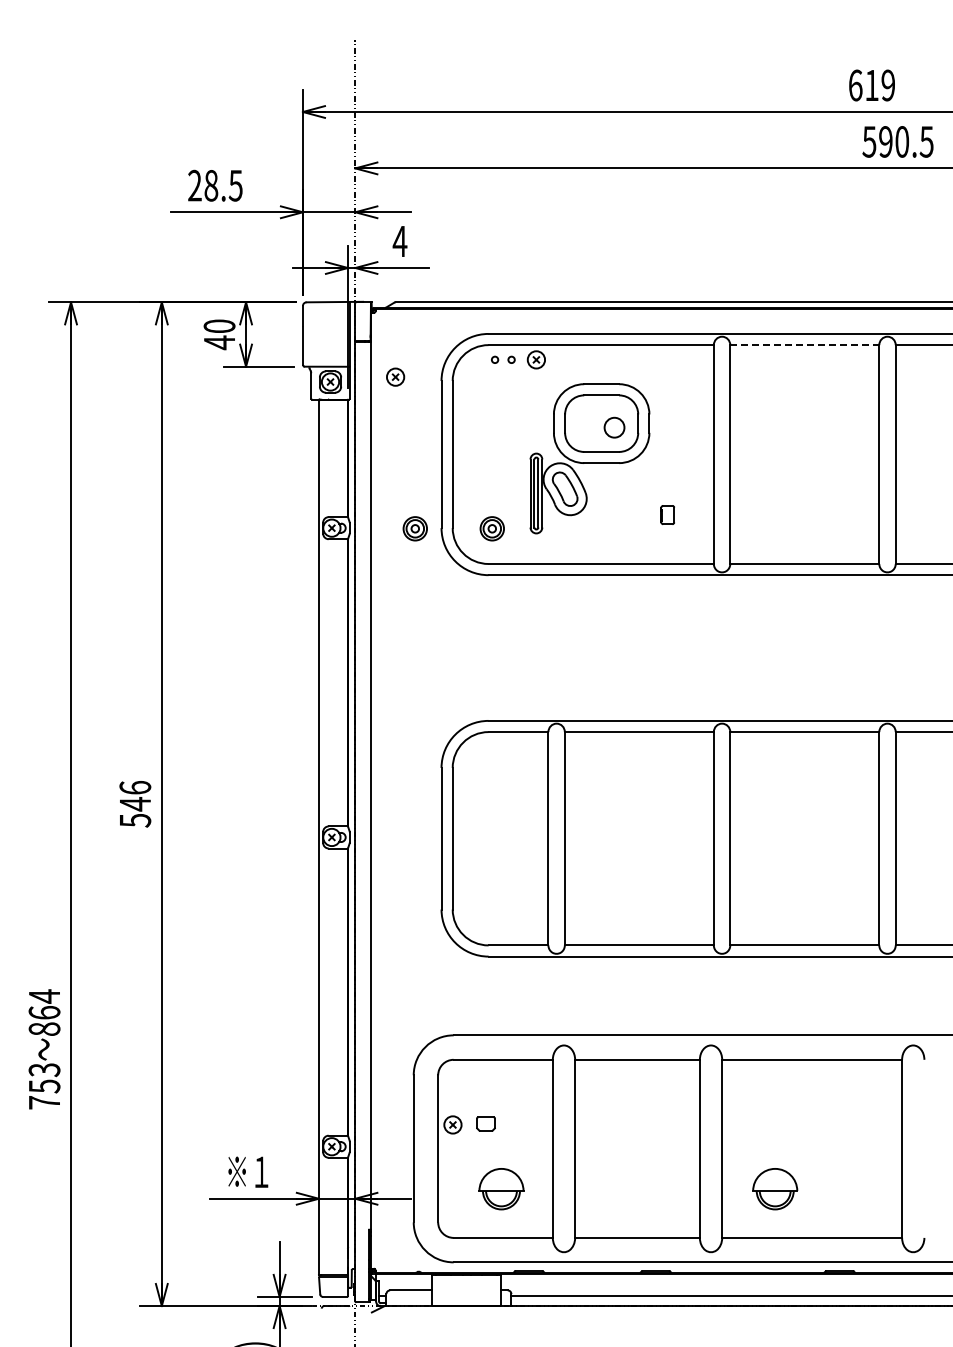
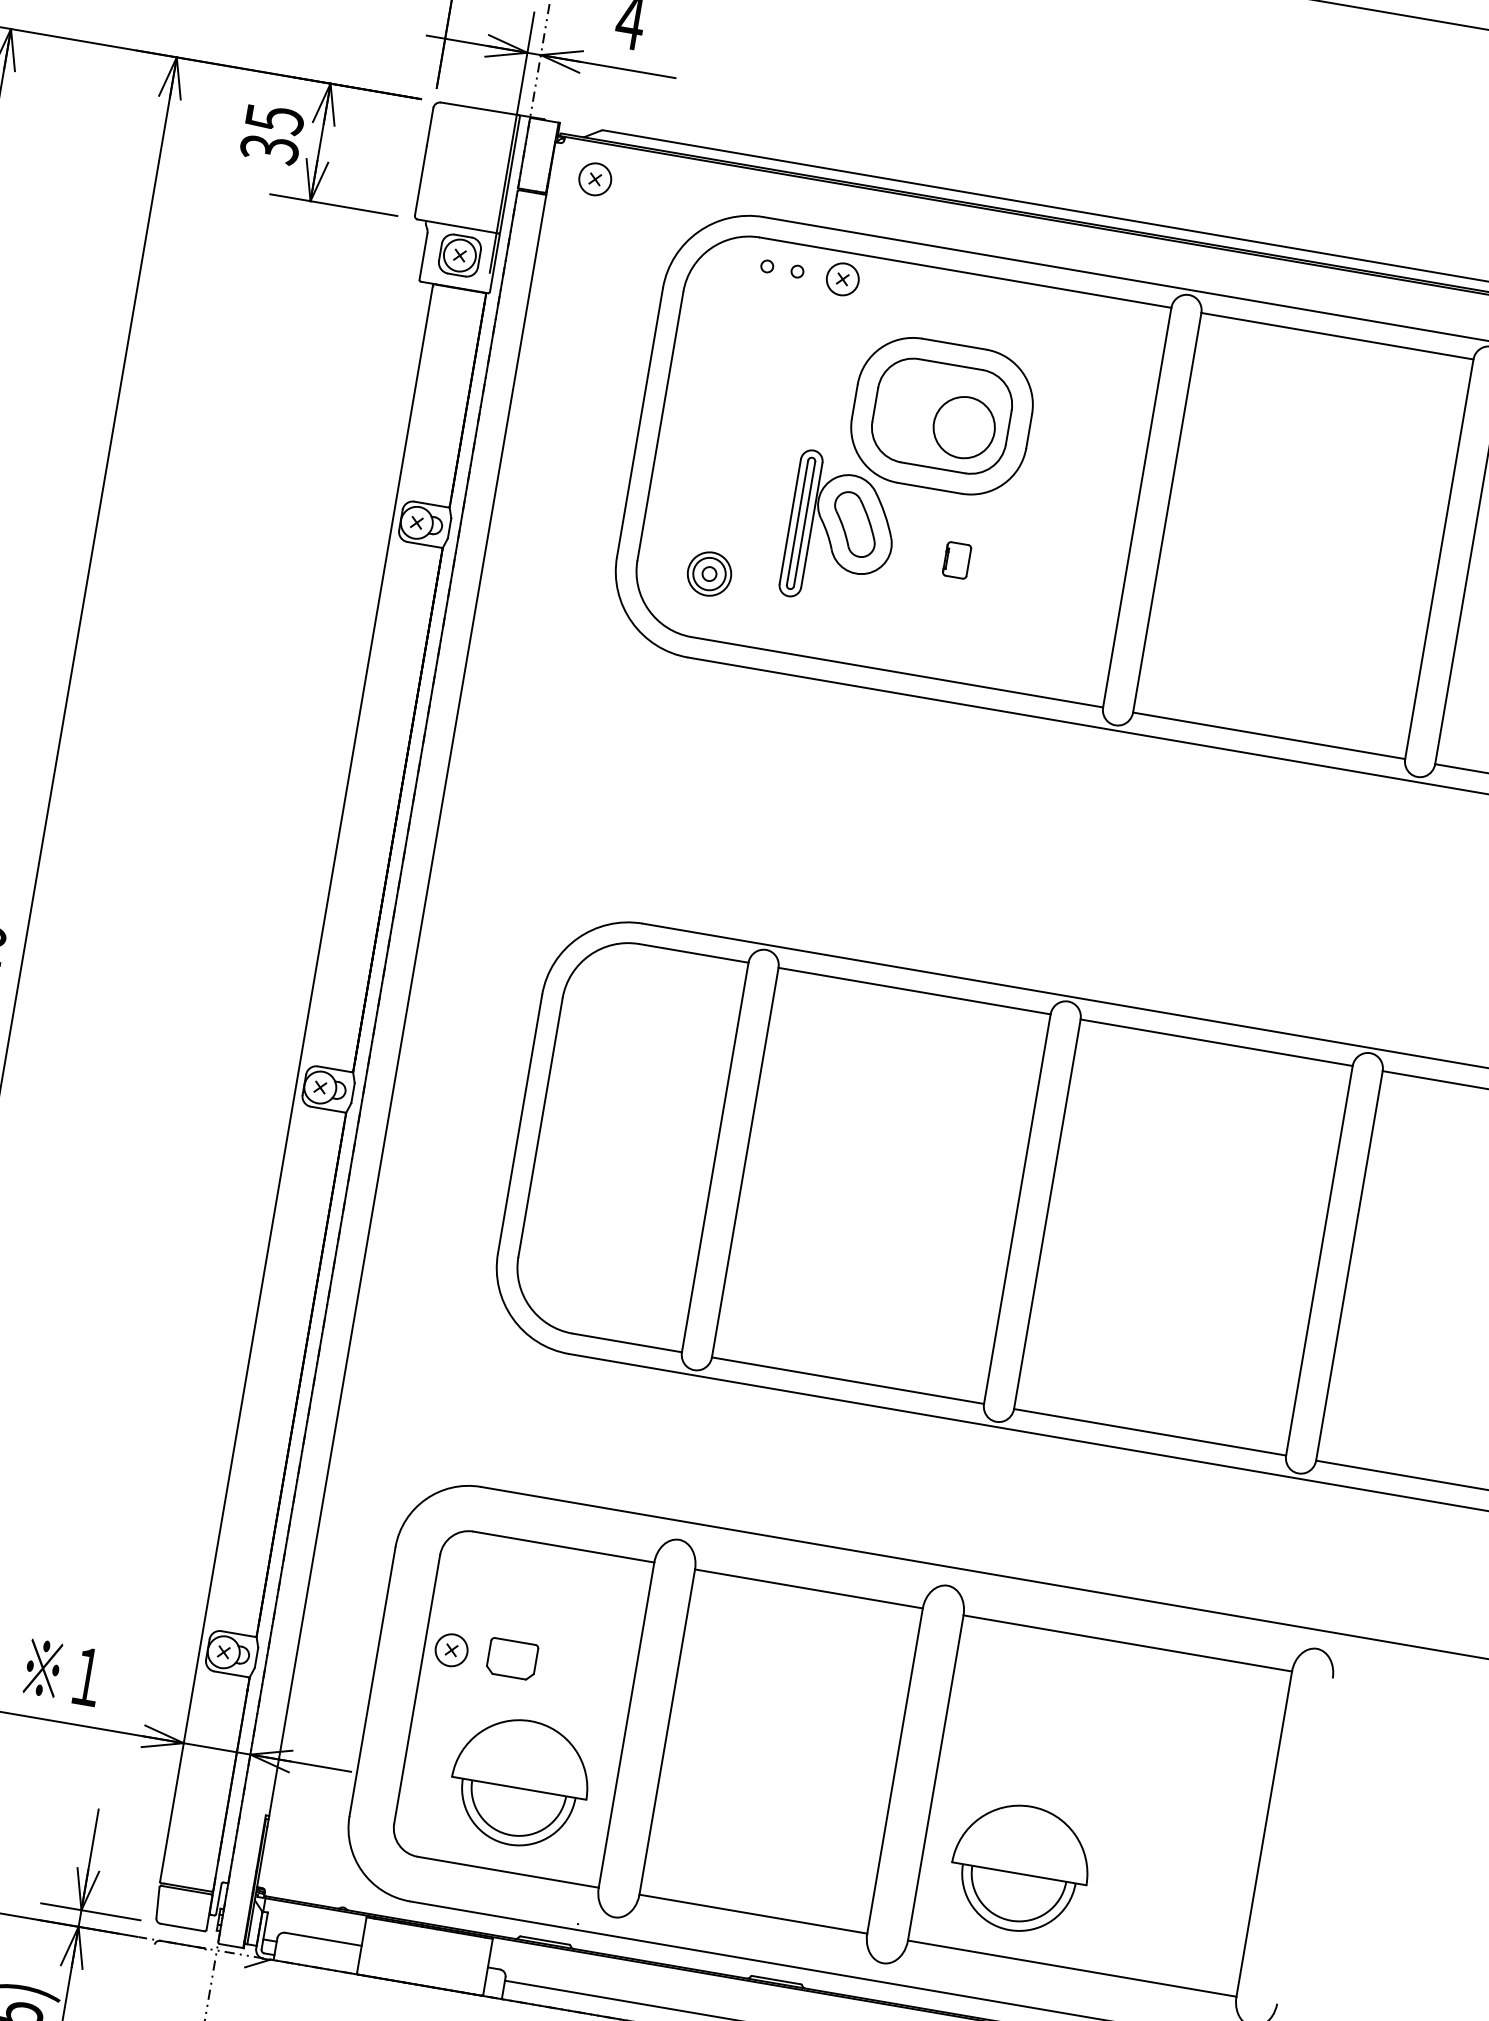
text: (219, 334) -> (272, 134), 40 -> 35
line: (804, 345) -> (1336, 336), dashed -> solid
part: (395, 376) -> (595, 178), moved
circle: (614, 427) -> (964, 427), size x1.67
part: (667, 514) -> (956, 559), moved
part: (414, 528) -> (567, 549), removed
part: (485, 1123) -> (511, 1657), size x1.43
part: (501, 1188) -> (520, 1781), size x1.67
part: (774, 1188) -> (1018, 1866), size x1.67

